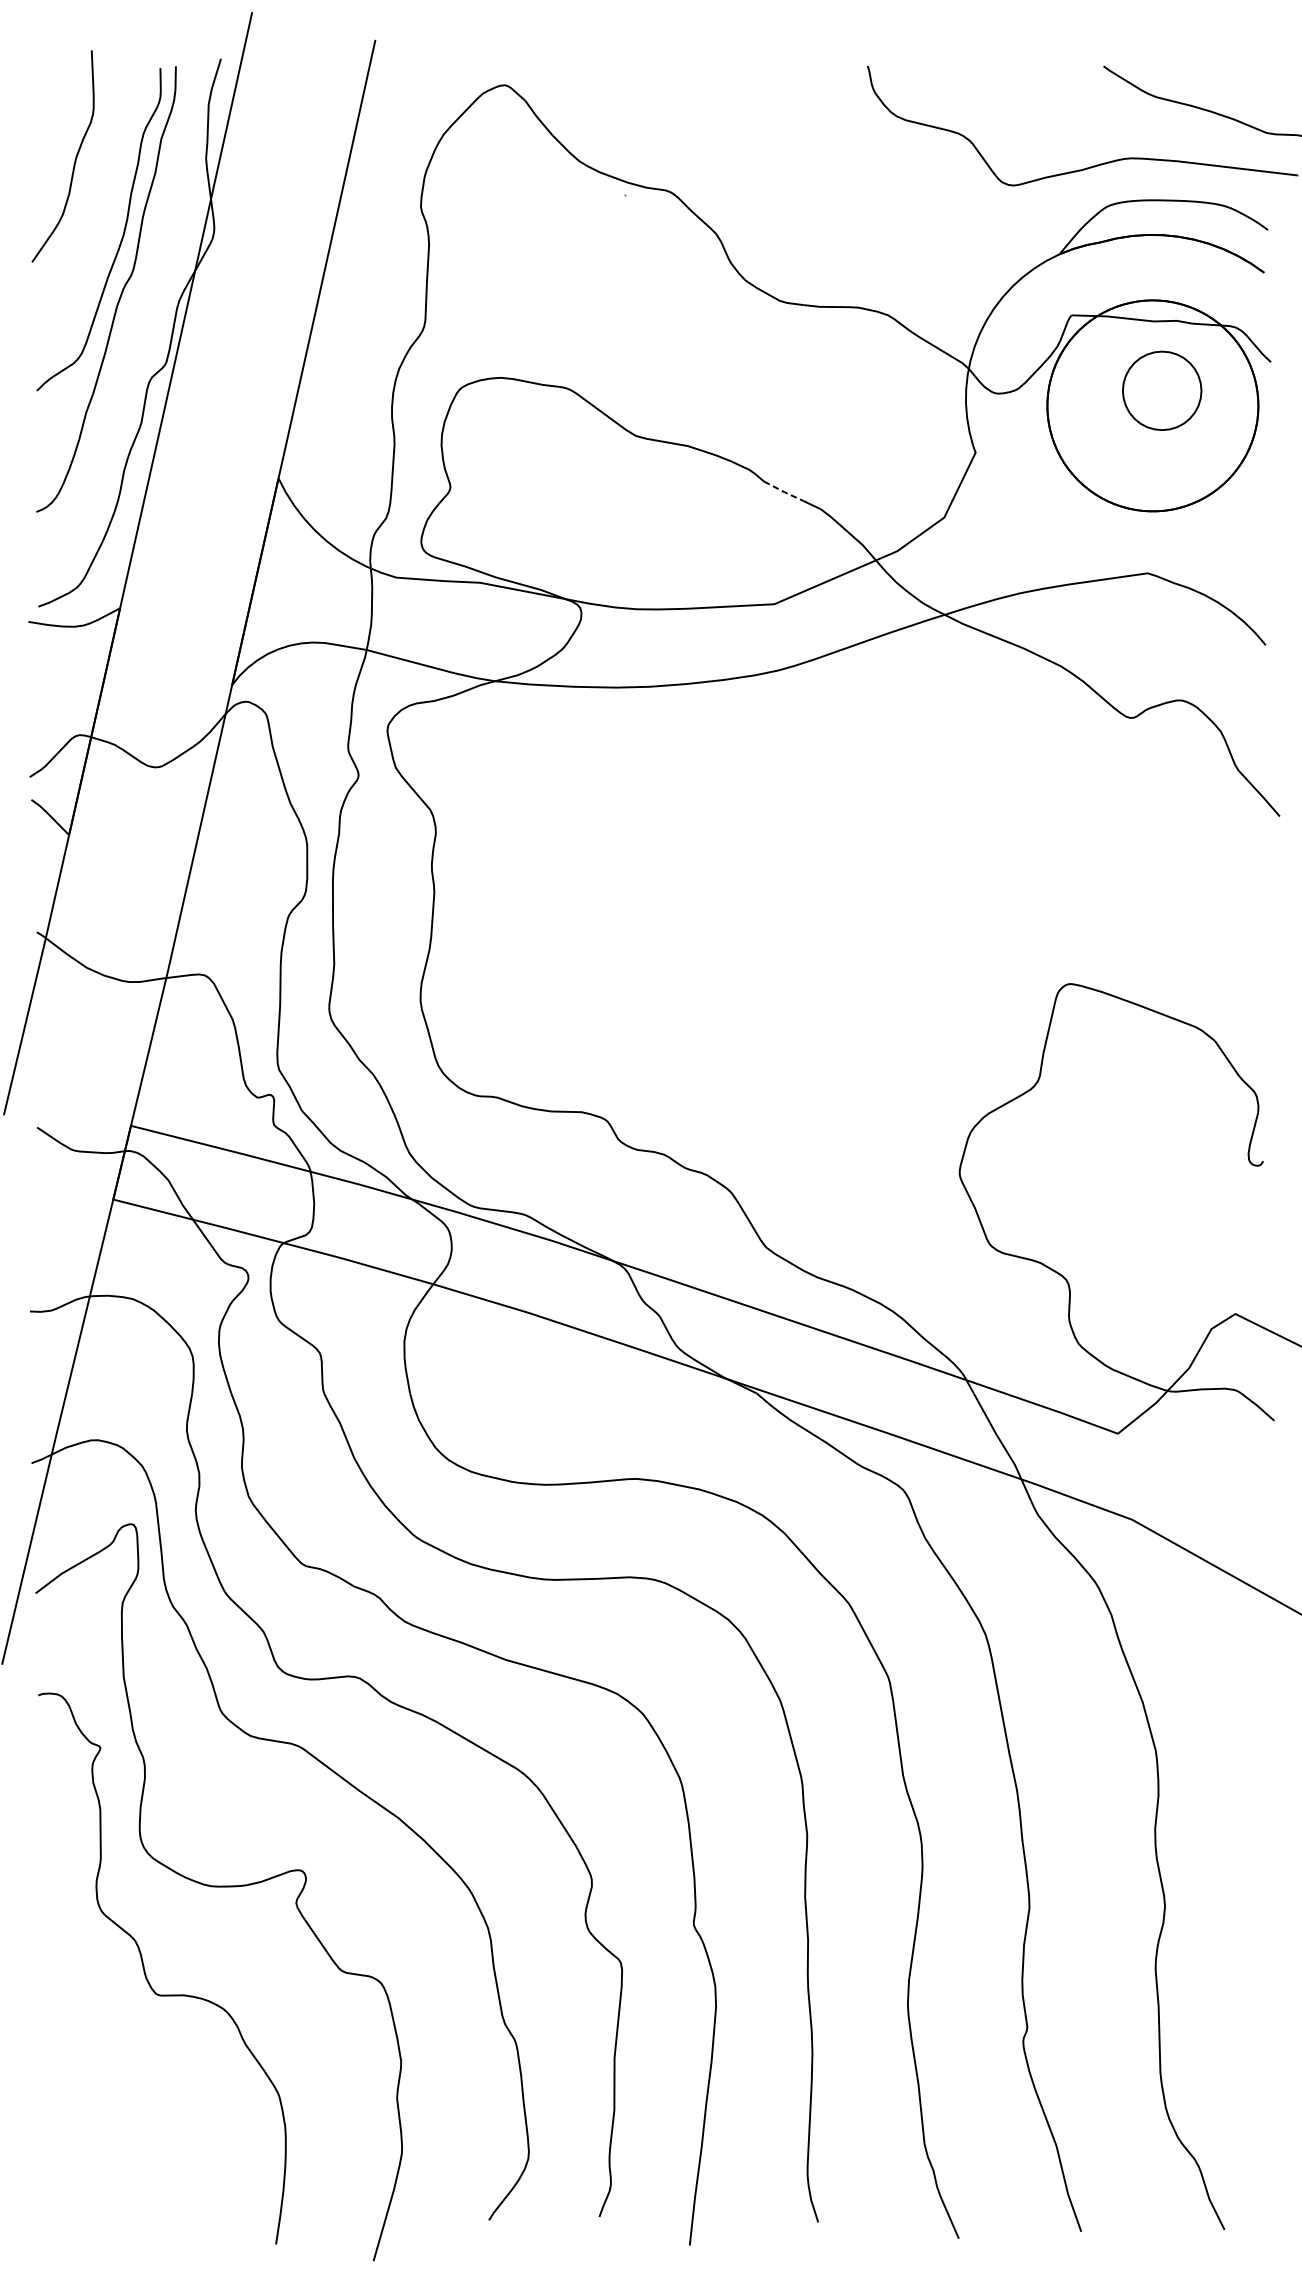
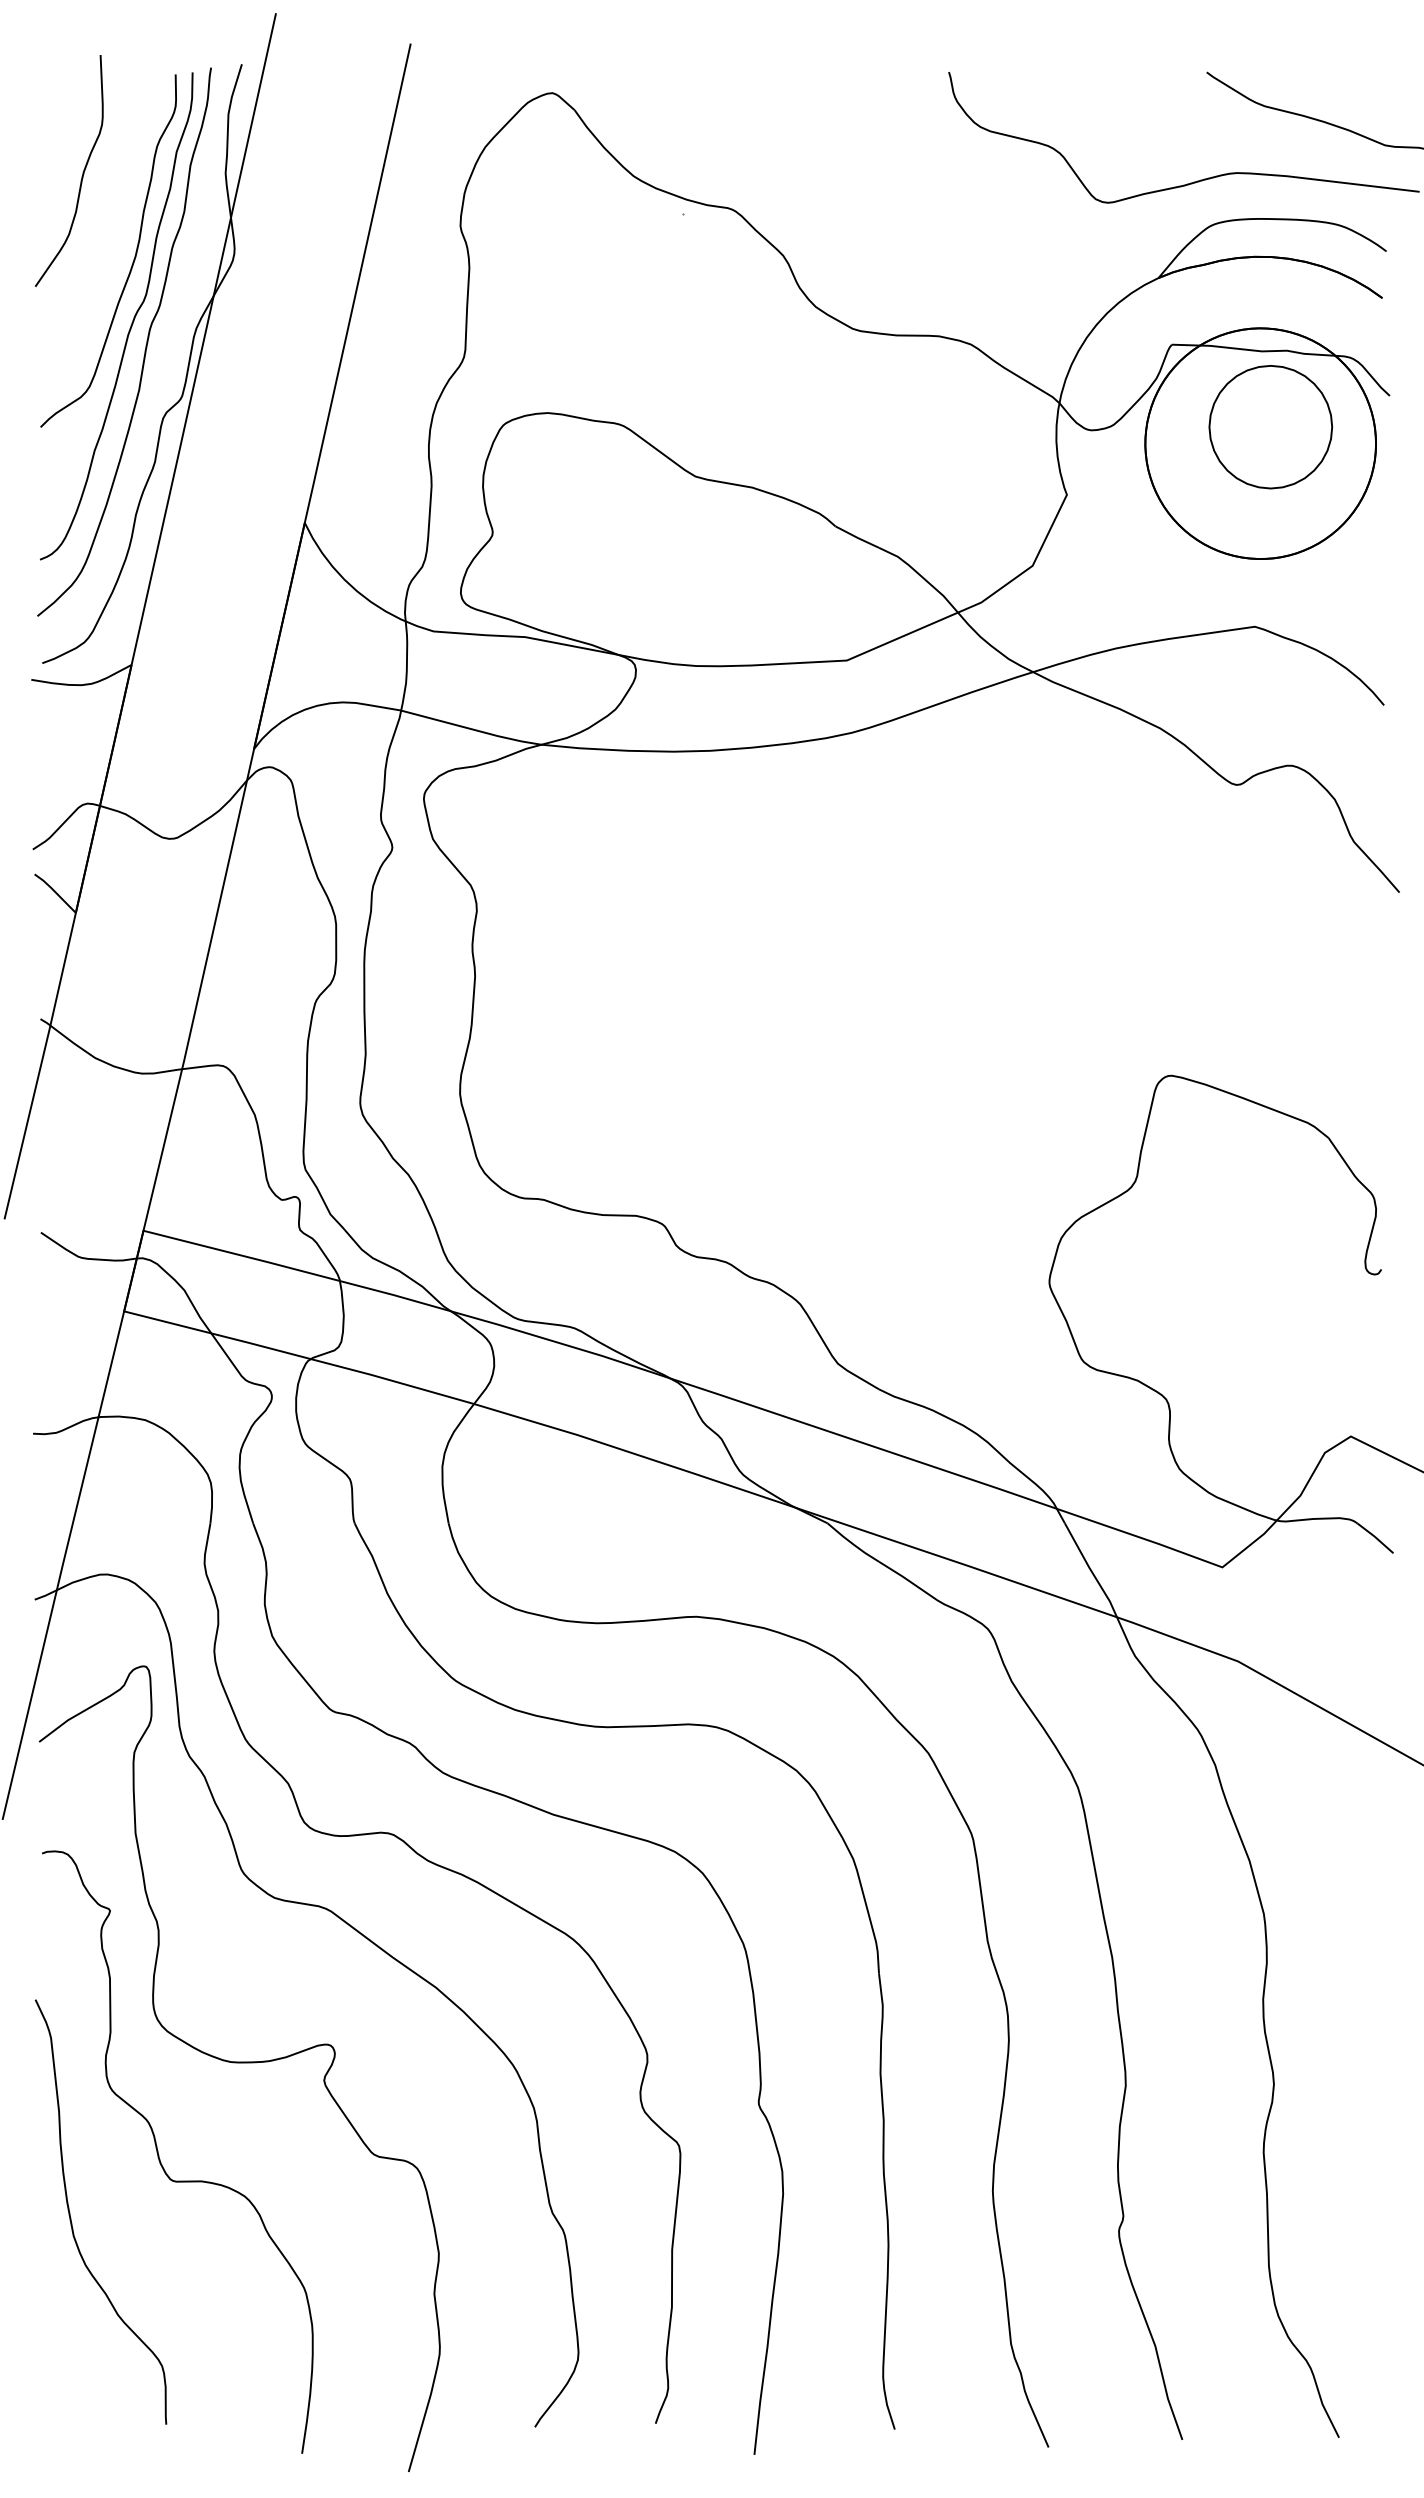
curve: (132, 316) -> (145, 345), added
part: (1161, 391) -> (1270, 427), size x1.43
line: (784, 491) -> (857, 537), dashed -> solid
curve: (65, 2028) -> (71, 2217), added

